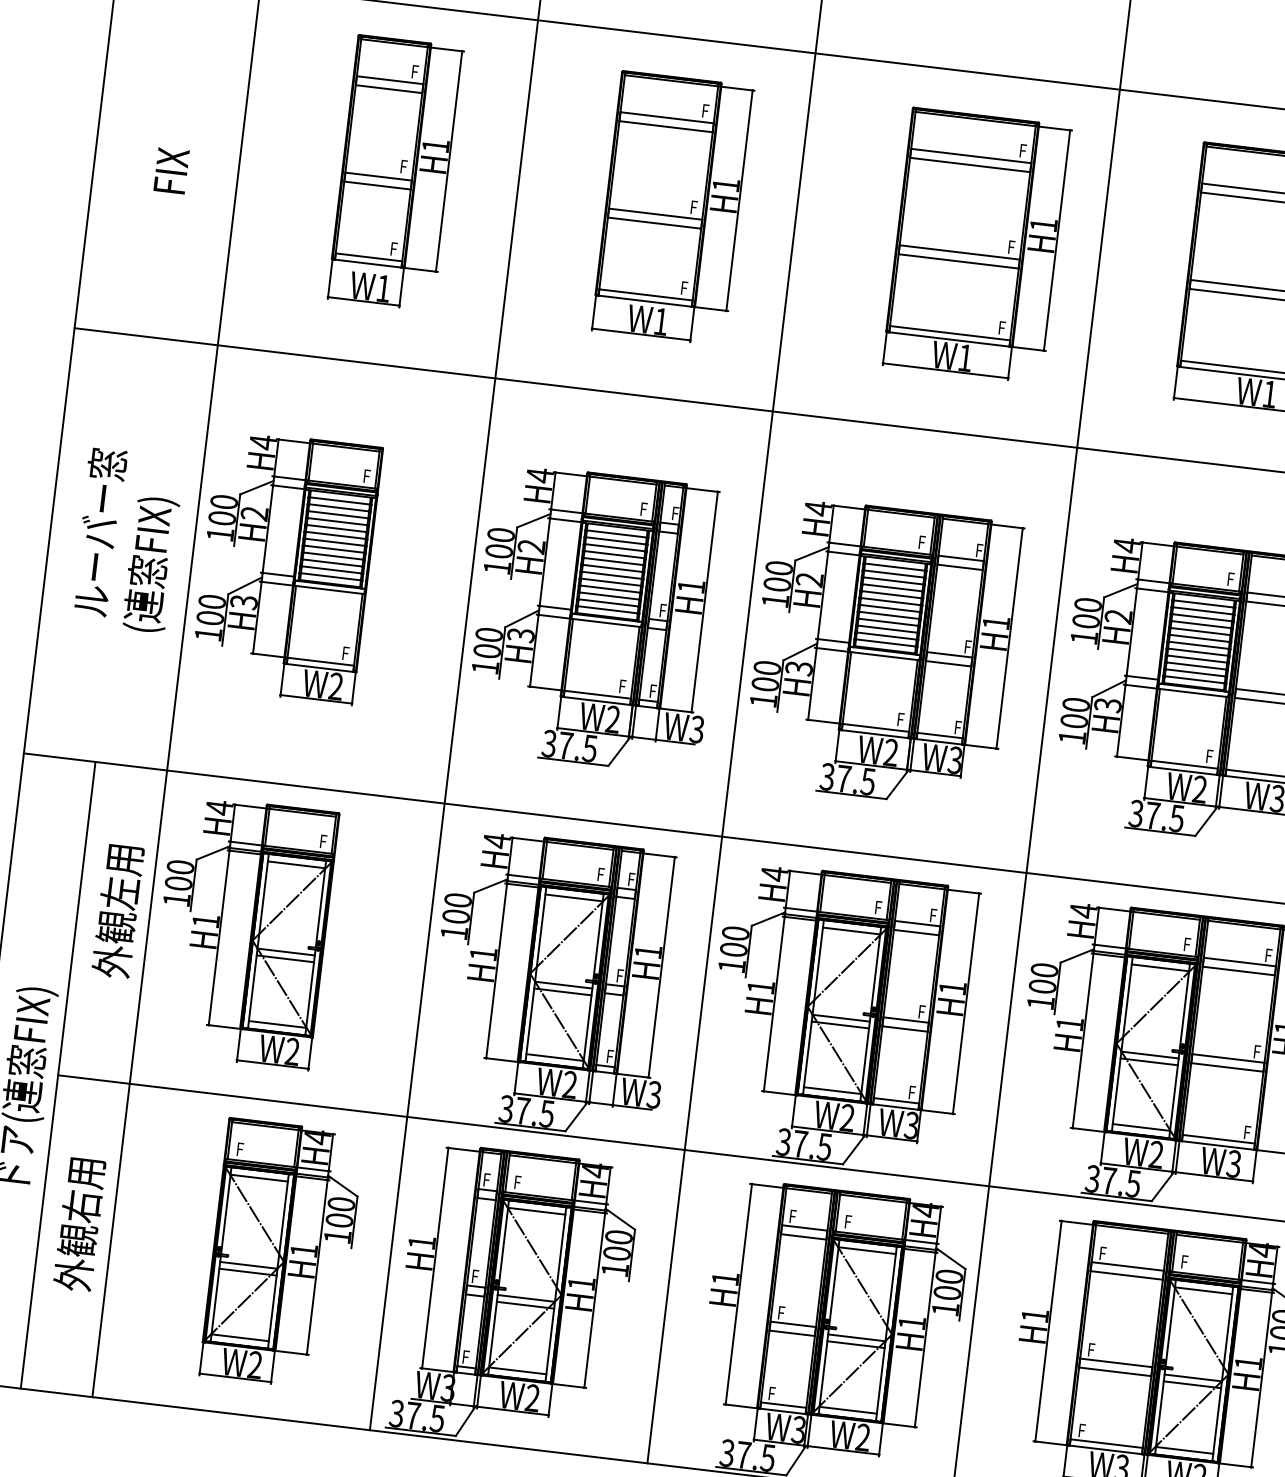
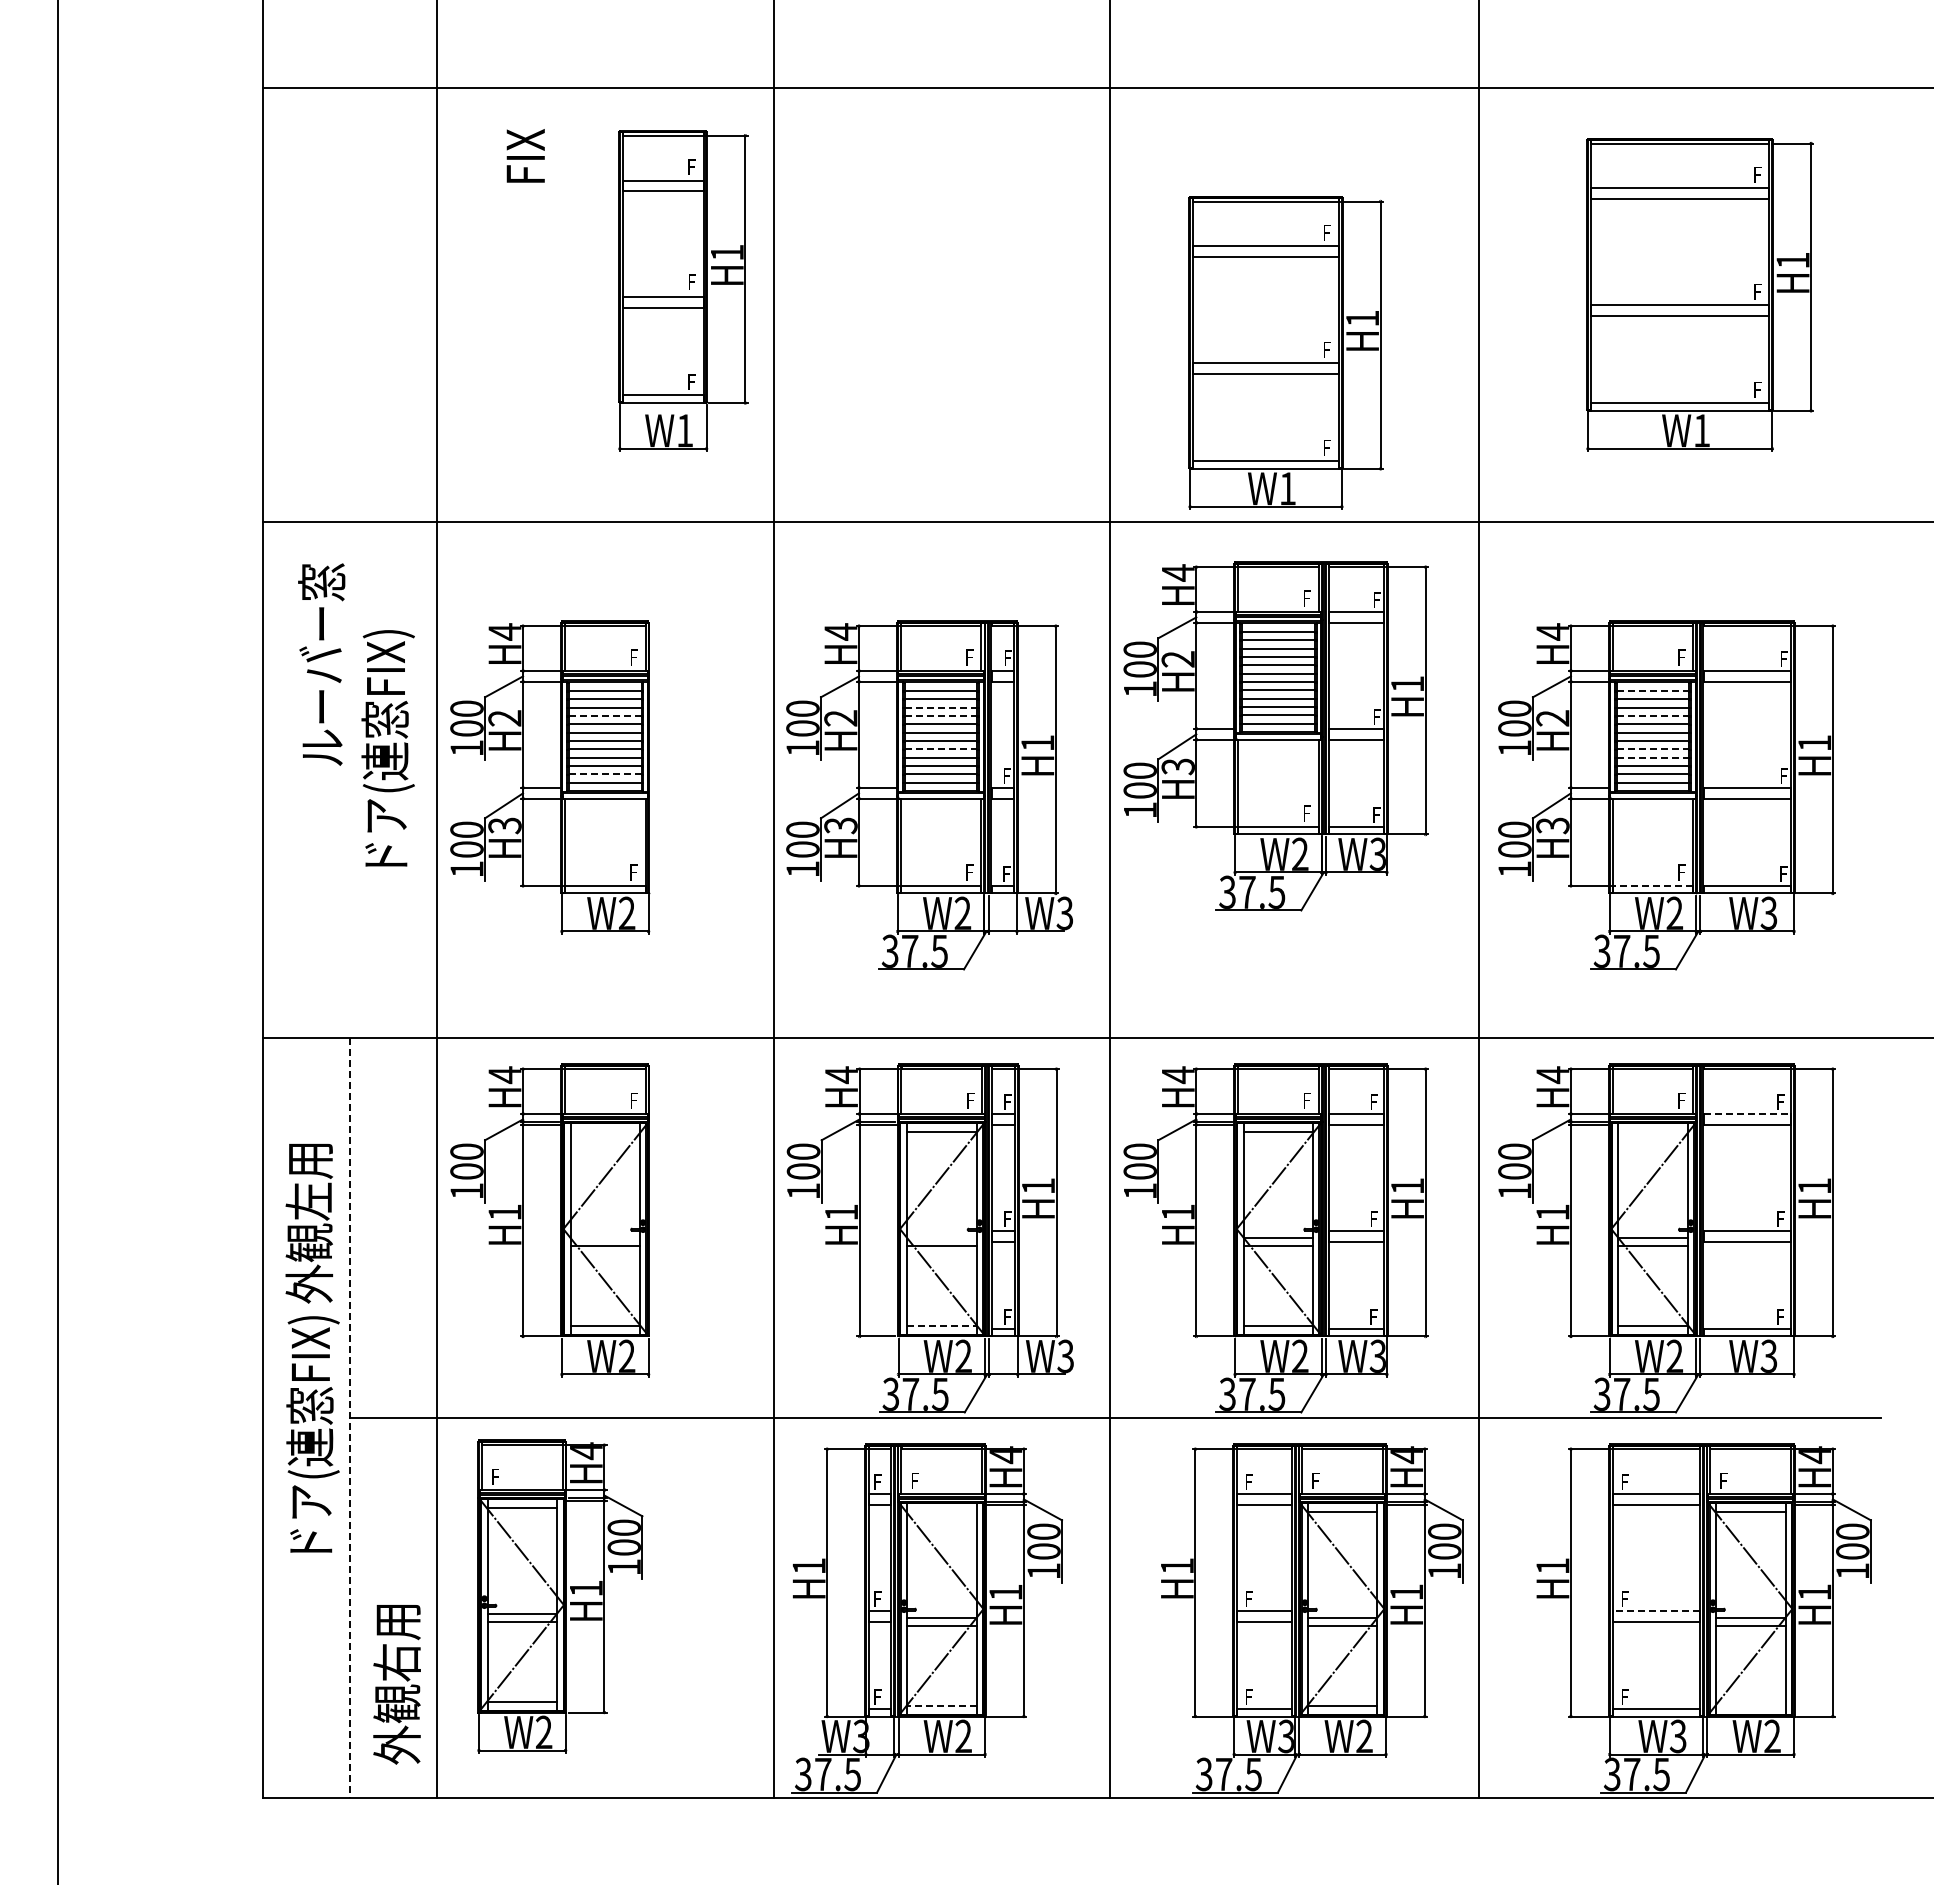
text: (171, 170) -> (525, 155), moved
part: (396, 172) -> (683, 290), moved
part: (672, 208) -> (961, 293), removed
part: (976, 245) -> (1285, 352), moved
line: (337, 521) -> (605, 715), solid -> dashed
text: (154, 530) -> (387, 752), (連窓FIX) -> ドア(連窓FIX)
text: (99, 532) -> (321, 664), moved
line: (615, 547) -> (941, 707), solid -> dashed
line: (614, 554) -> (941, 715), solid -> dashed
line: (331, 569) -> (605, 774), solid -> dashed
line: (611, 582) -> (941, 749), solid -> dashed
line: (1204, 603) -> (1653, 690), solid -> dashed
line: (1201, 624) -> (1653, 715), solid -> dashed
line: (1198, 652) -> (1653, 749), solid -> dashed
part: (882, 653) -> (1275, 736), moved
line: (1197, 658) -> (1653, 757), solid -> dashed
line: (1184, 764) -> (1652, 885), solid -> dashed
line: (296, 865) -> (605, 1132), removed
text: (117, 911) -> (308, 1223), moved
line: (286, 952) -> (605, 1238), removed
line: (1240, 962) -> (1747, 1114), solid -> dashed
line: (1159, 968) -> (1652, 1132), removed
line: (563, 985) -> (941, 1238), removed
line: (554, 1057) -> (941, 1325), solid -> dashed
line: (58, 1075) -> (350, 1418), solid -> dashed
line: (536, 1211) -> (941, 1512), removed
text: (79, 1224) -> (396, 1684), moved
part: (282, 1254) -> (560, 1596), moved
line: (1116, 1362) -> (1656, 1610), solid -> dashed
line: (517, 1370) -> (941, 1705), solid -> dashed
line: (1184, 1450) -> (1750, 1705), removed

